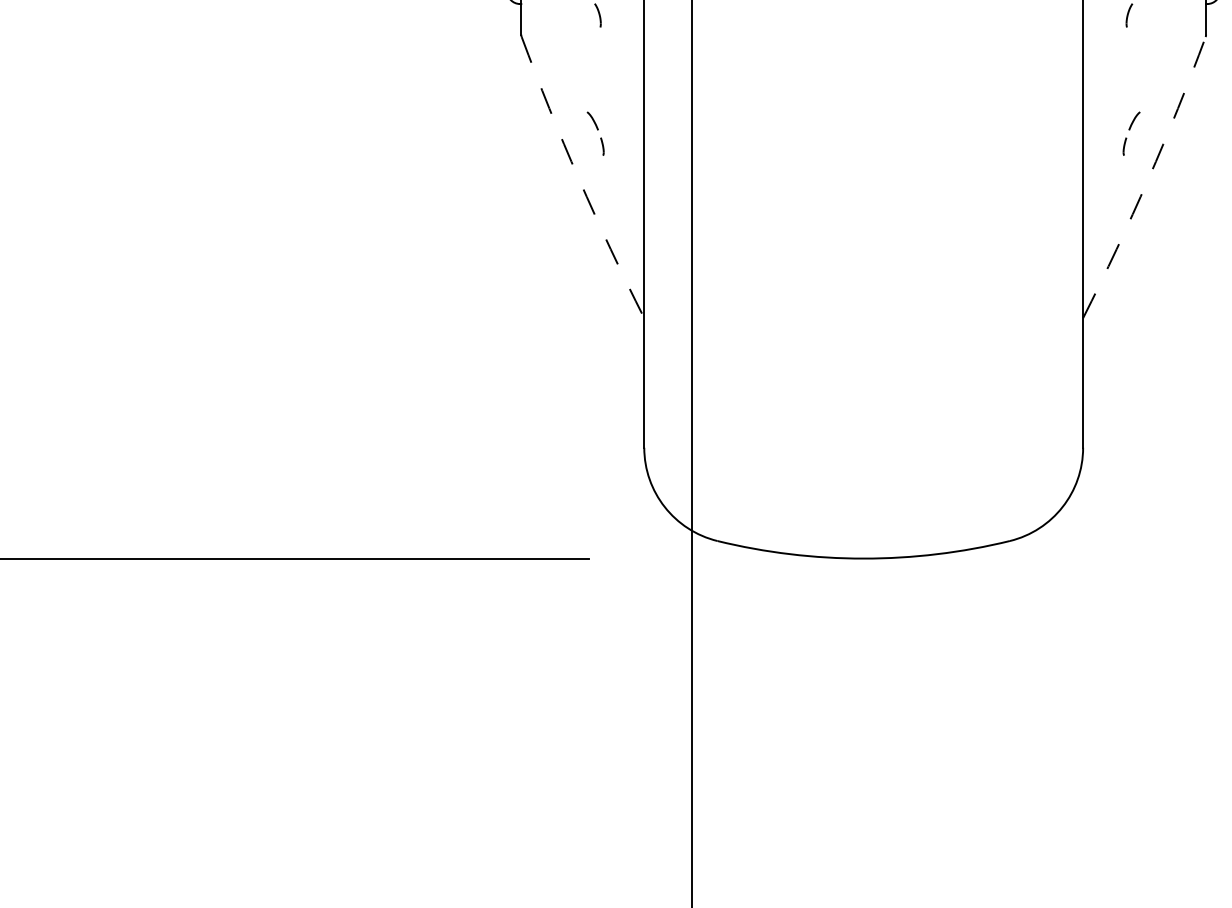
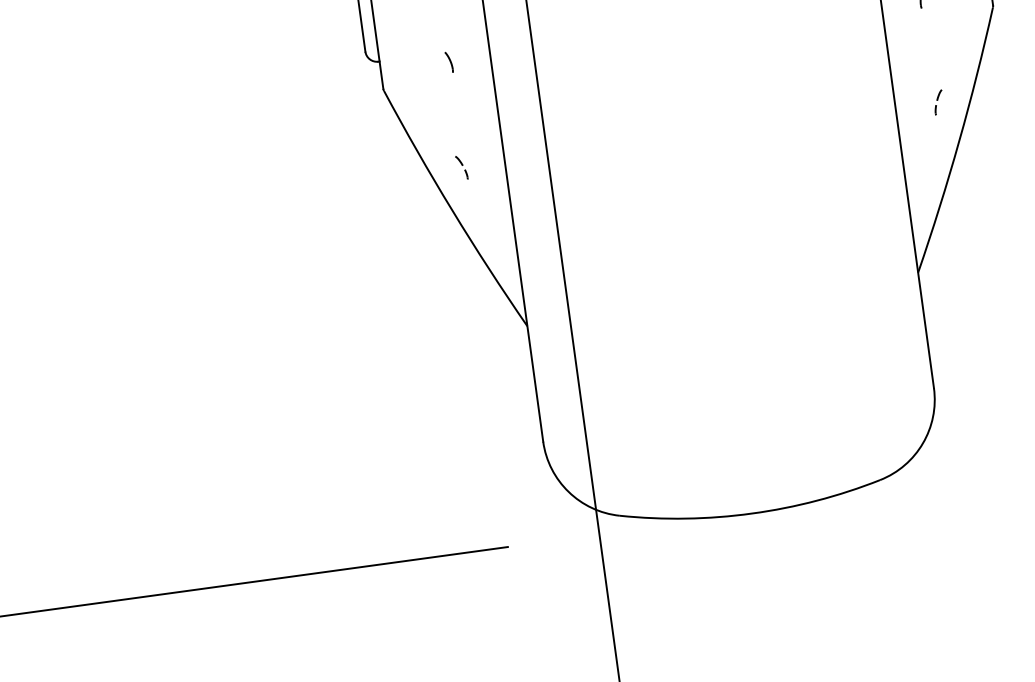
part: (595, 133) -> (461, 167), size x0.62
part: (1131, 133) -> (938, 102), size x0.62
arc: (579, 179) -> (452, 210), dashed -> solid
arc: (1148, 179) -> (959, 141), dashed -> solid

